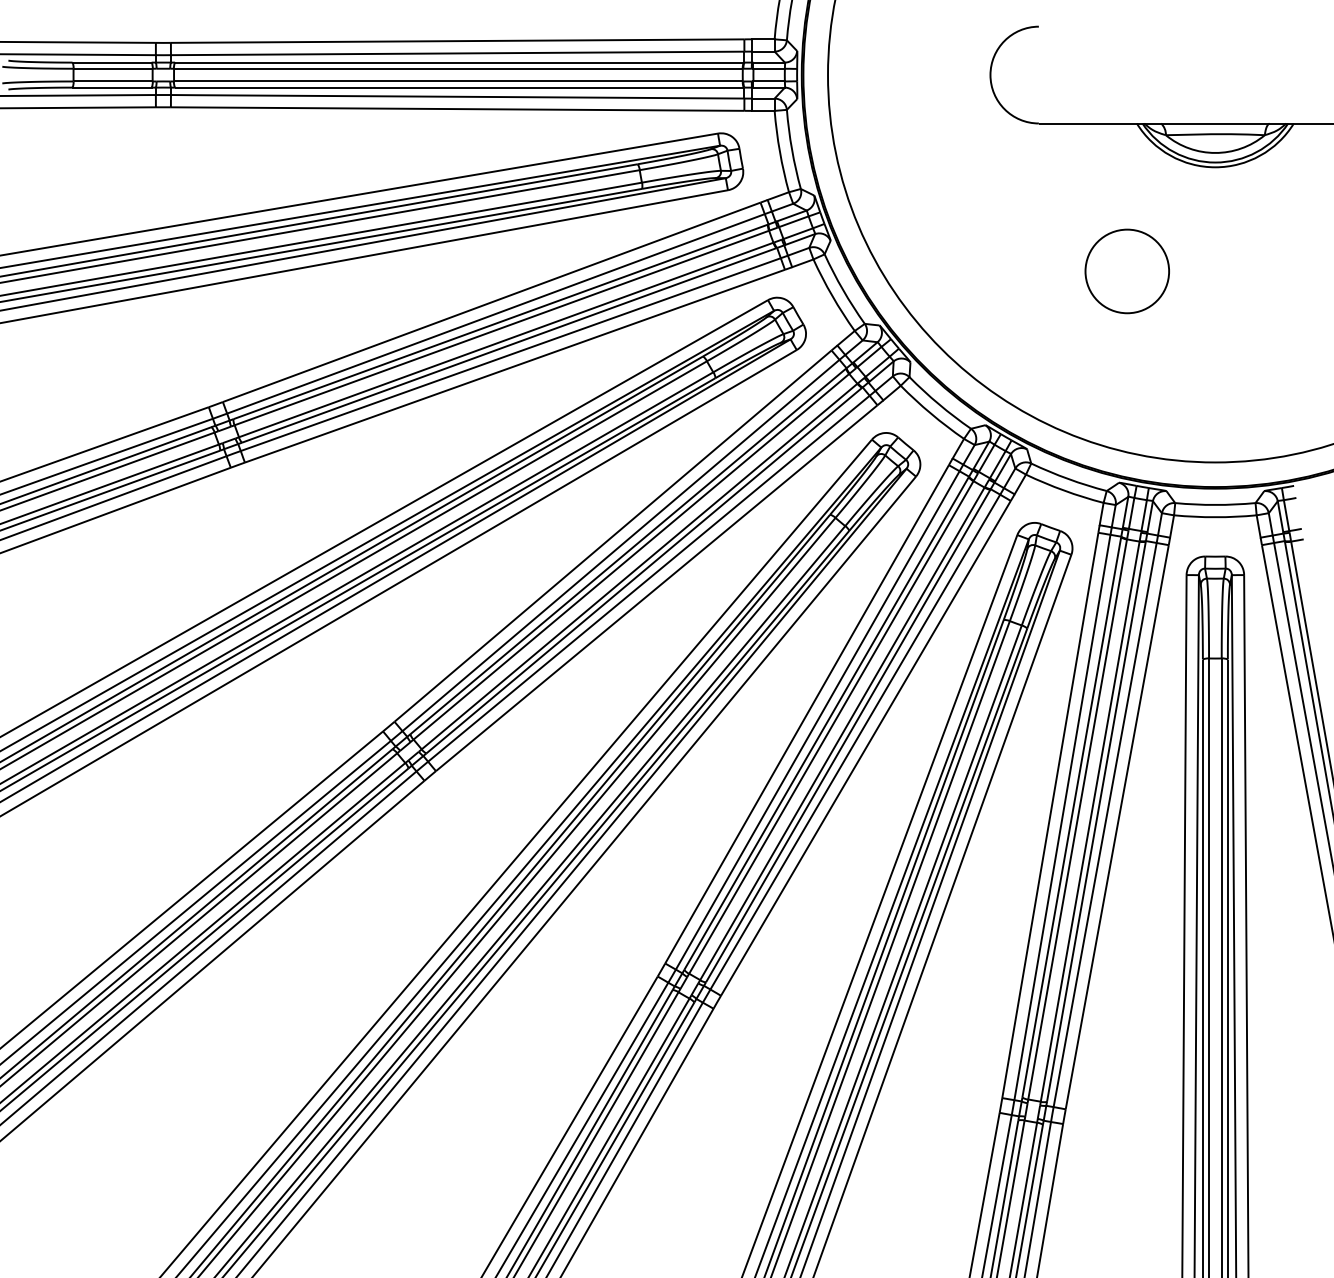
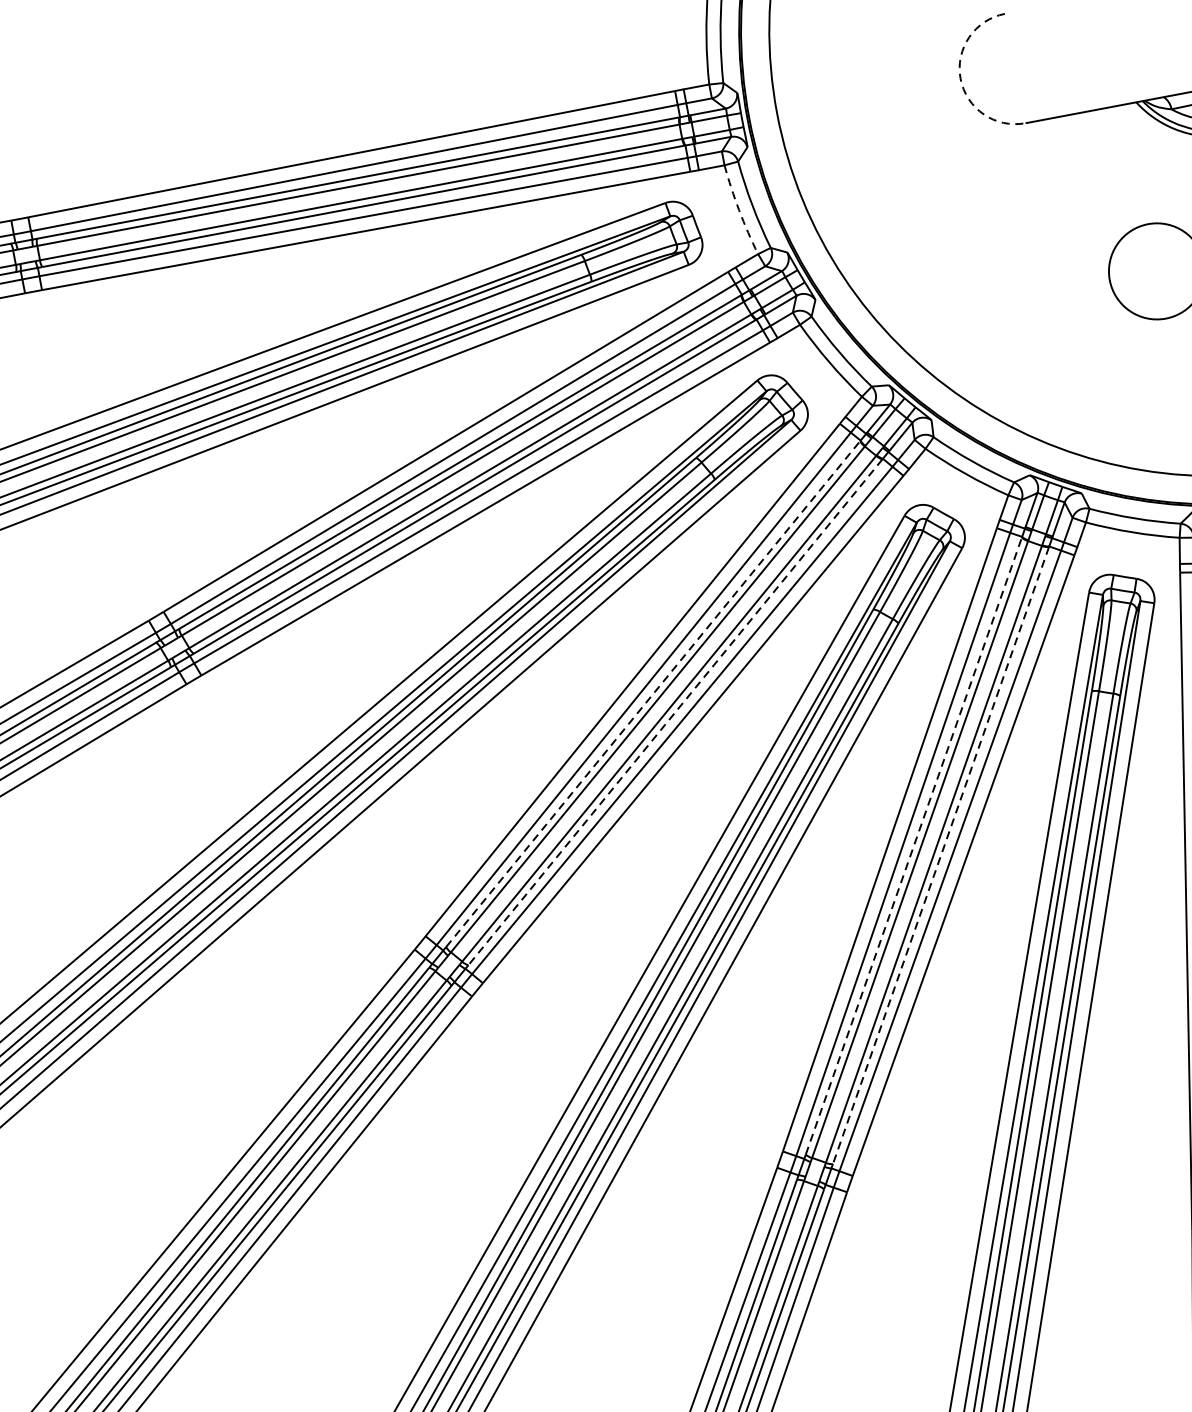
arc: (990, 75) -> (960, 79), solid -> dashed
arc: (779, 151) -> (738, 210), solid -> dashed
line: (628, 551) -> (653, 694), solid -> dashed
line: (644, 570) -> (675, 712), solid -> dashed
line: (826, 723) -> (913, 846), solid -> dashed
line: (847, 736) -> (940, 856), solid -> dashed

